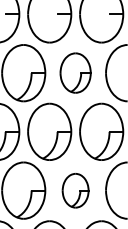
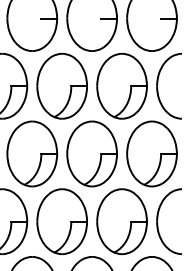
part: (75, 72) -> (121, 85), size x1.43
part: (75, 190) -> (121, 221), size x1.67

